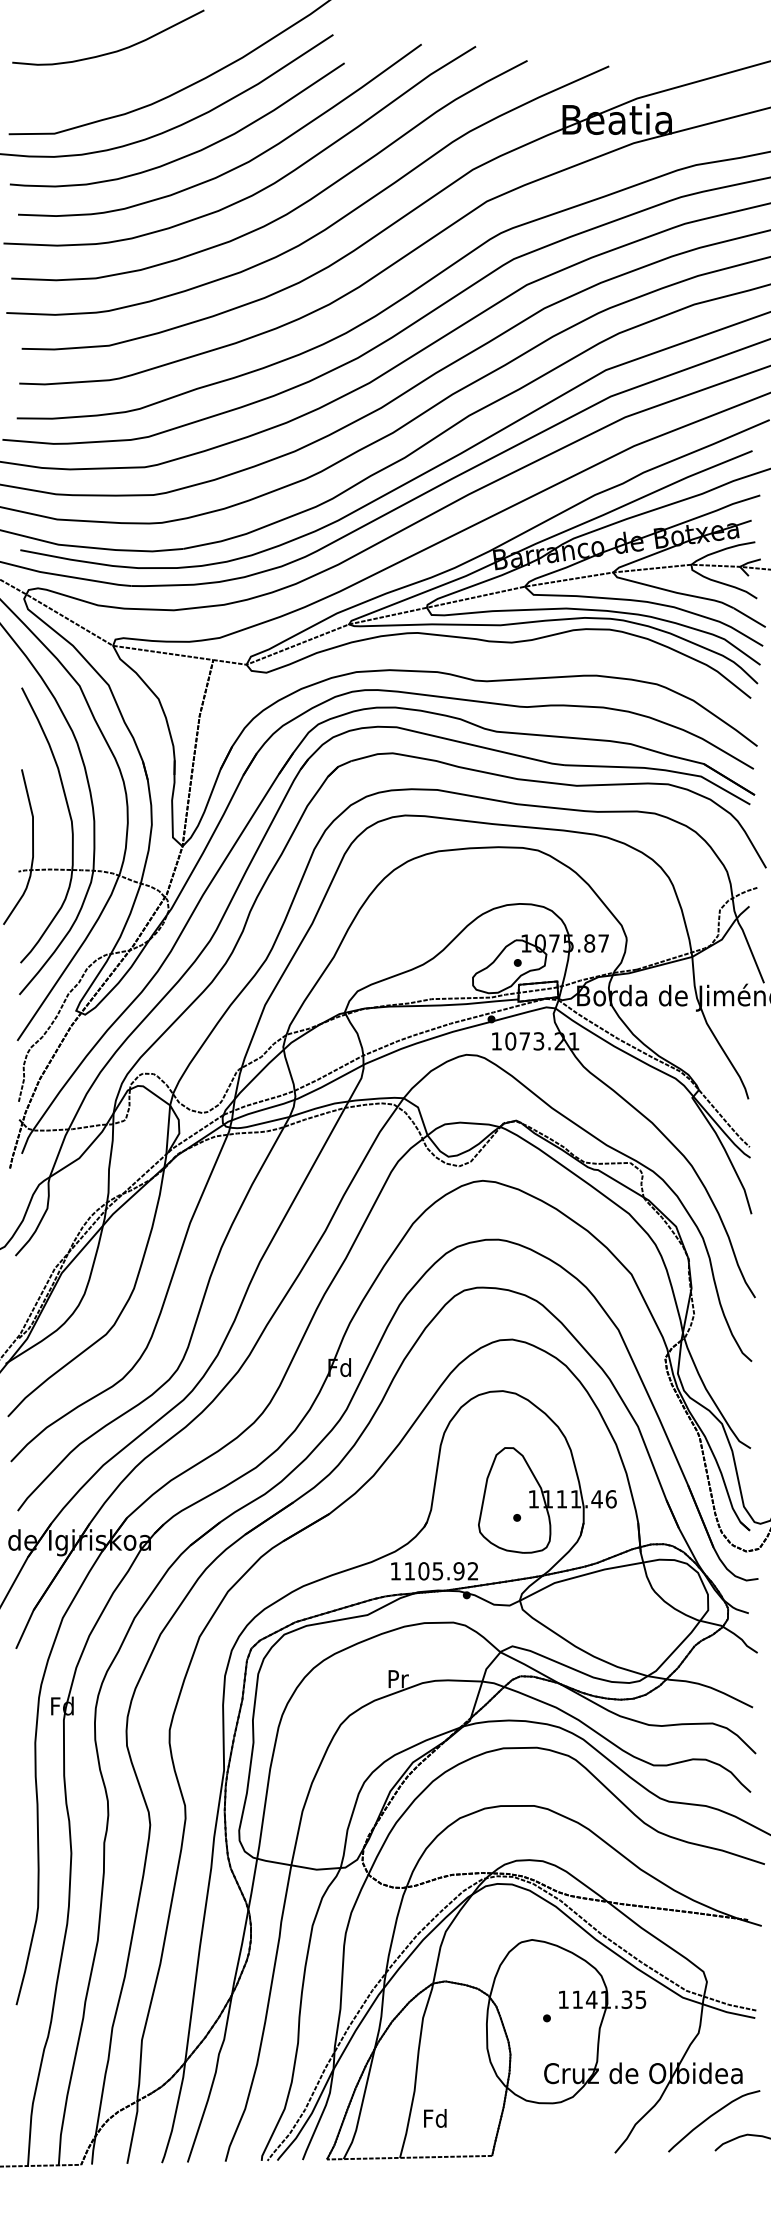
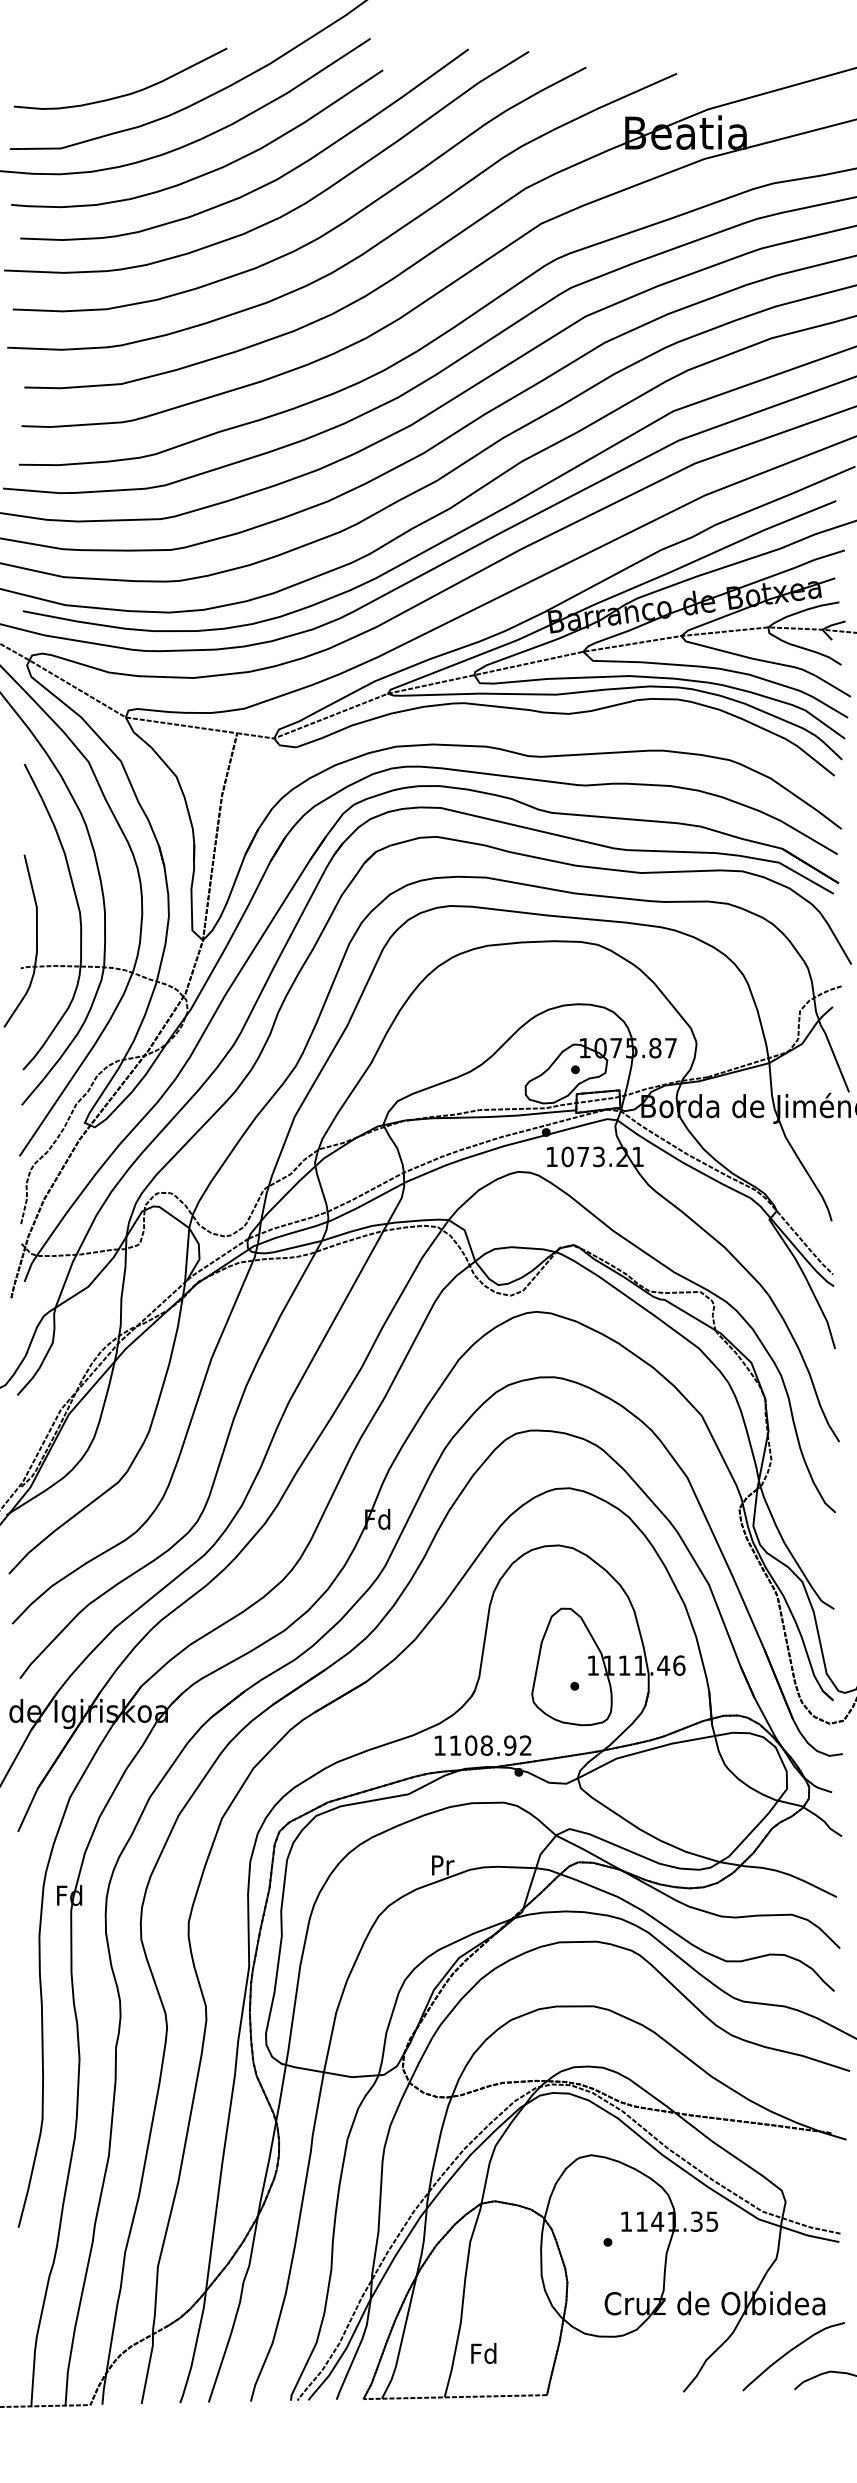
curve: (111, 51) -> (124, 94), moved
text: (437, 1571) -> (486, 1745), 1105.92 -> 1108.92

